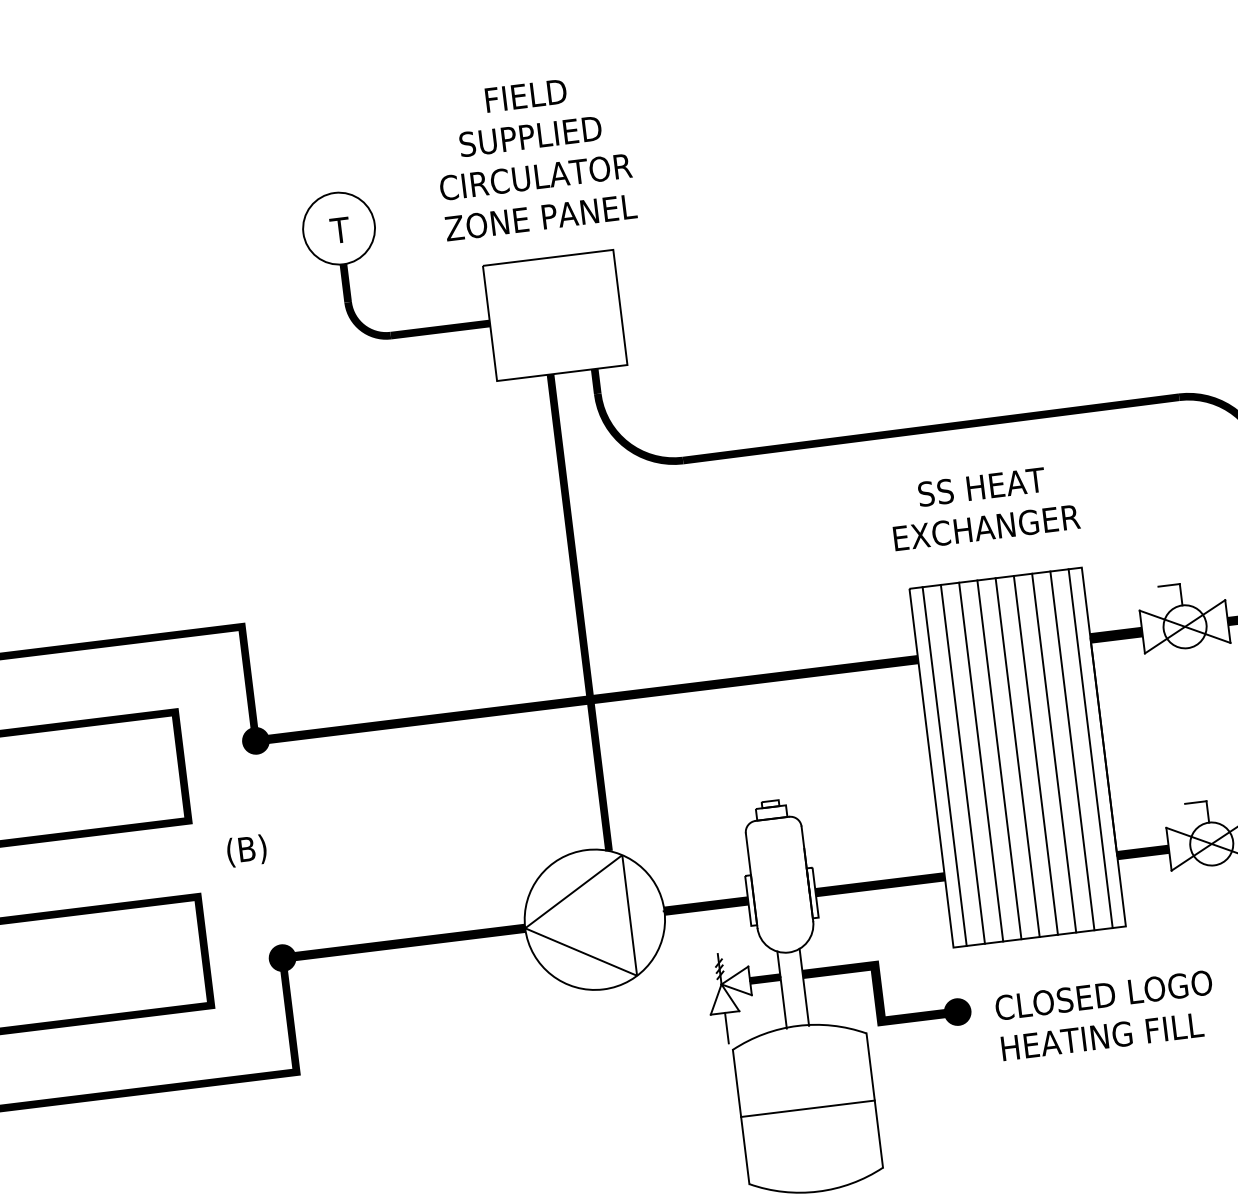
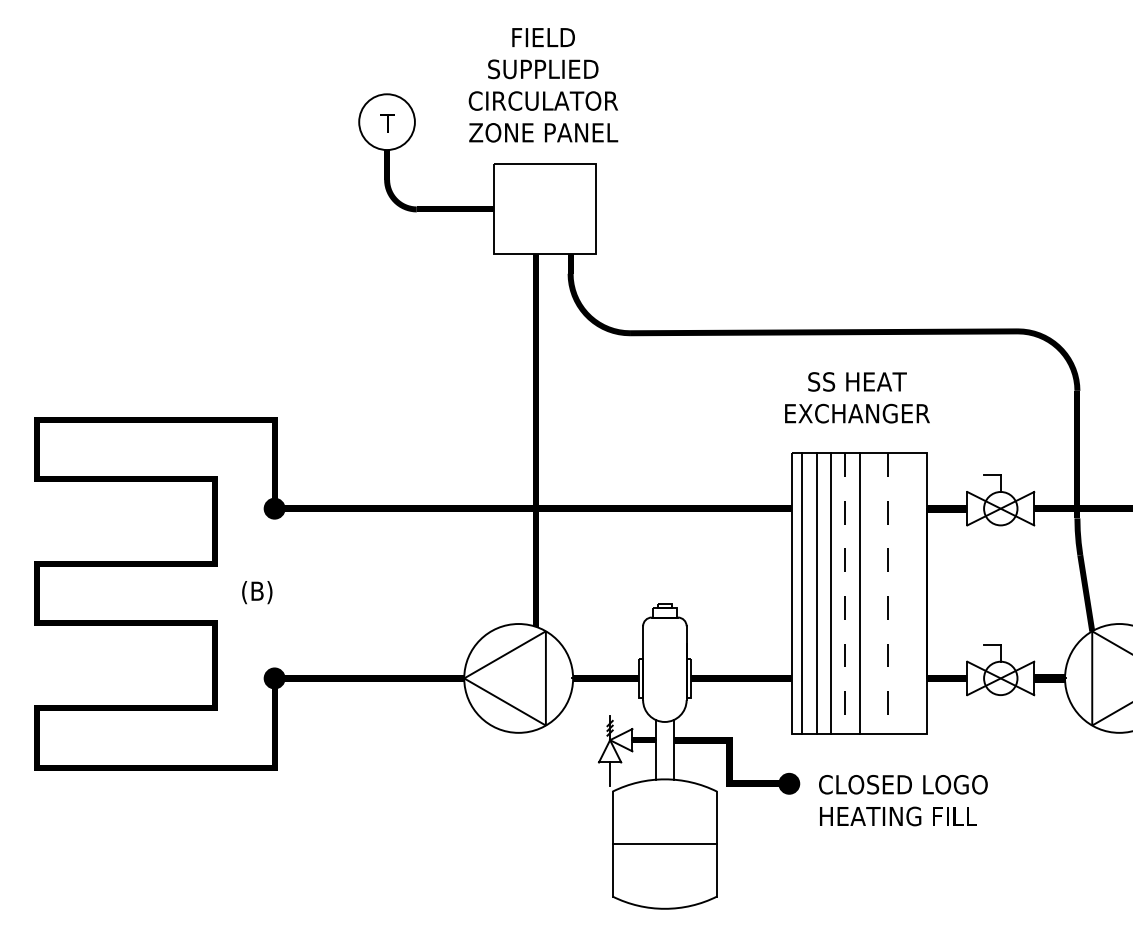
line: (1090, 748) -> (916, 593), removed
line: (1072, 750) -> (902, 593), removed
line: (1054, 754) -> (888, 594), solid -> dashed
line: (1035, 755) -> (873, 593), removed
line: (999, 761) -> (845, 594), solid -> dashed

